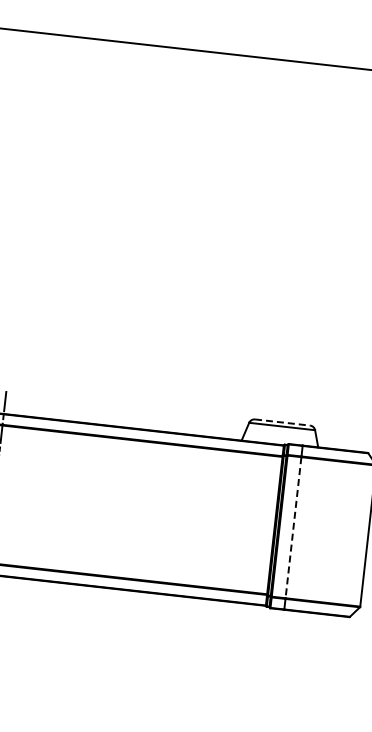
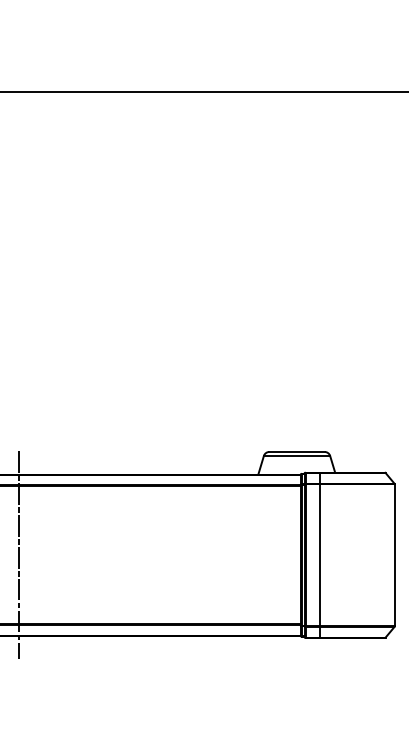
line: (283, 422) -> (297, 451), dashed -> solid
line: (293, 527) -> (319, 555), dashed -> solid

